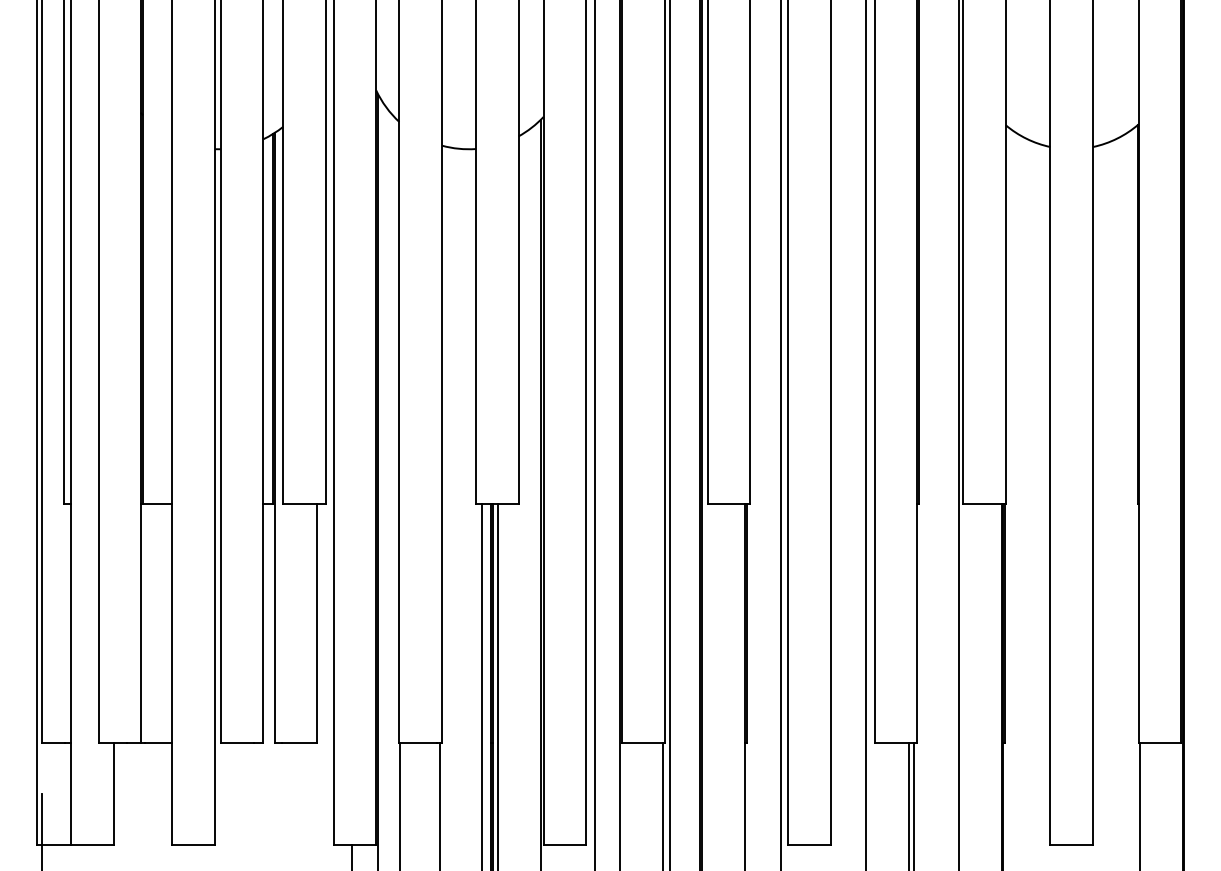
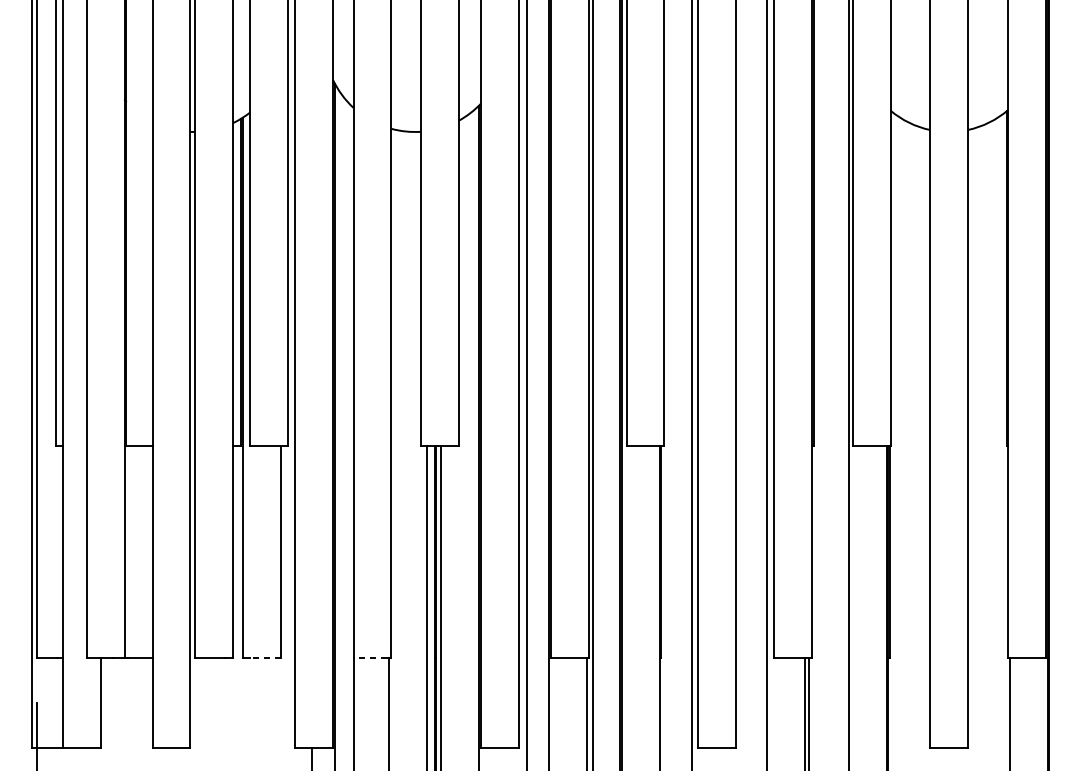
line: (299, 742) -> (265, 657), solid -> dashed
line: (418, 742) -> (370, 657), solid -> dashed

